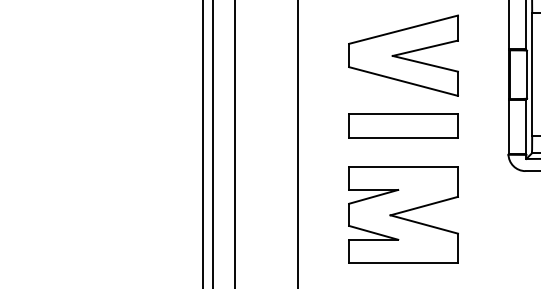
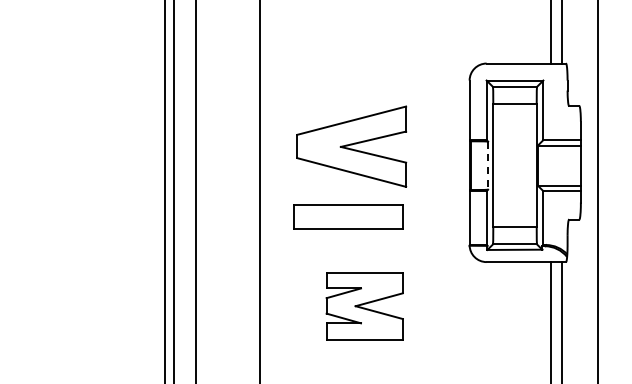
part: (403, 55) -> (351, 146), moved
line: (527, 75) -> (488, 166), solid -> dashed
part: (403, 125) -> (348, 216), moved
part: (403, 214) -> (364, 305), size x0.7

